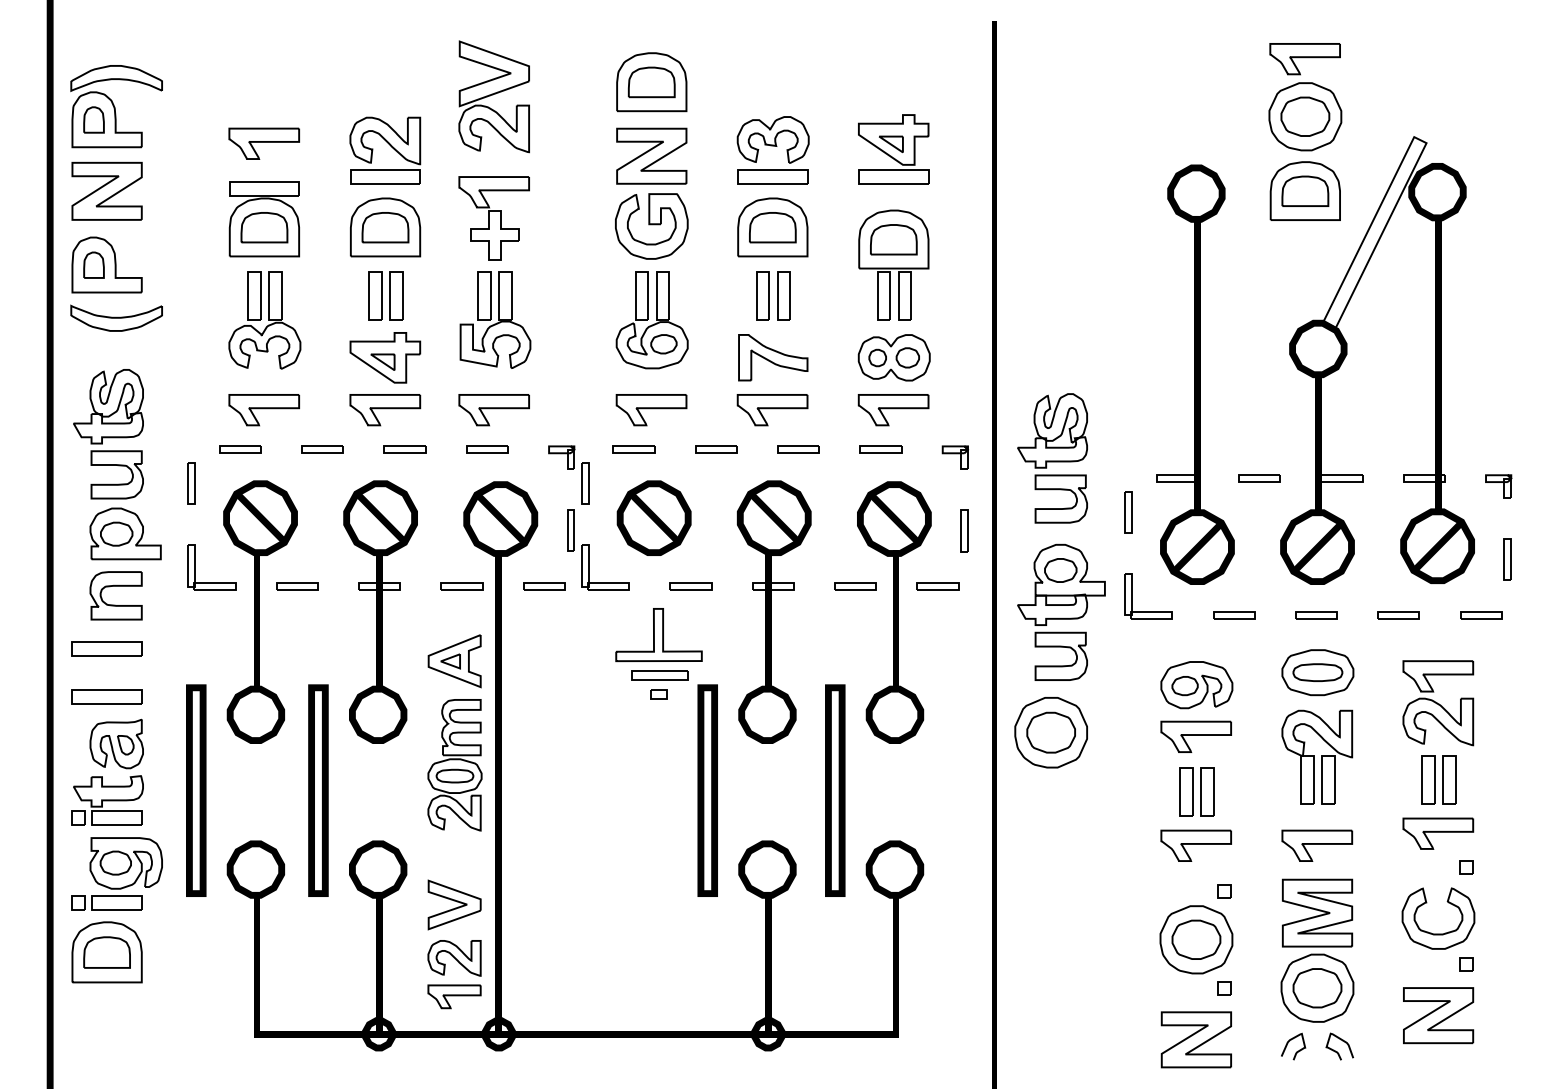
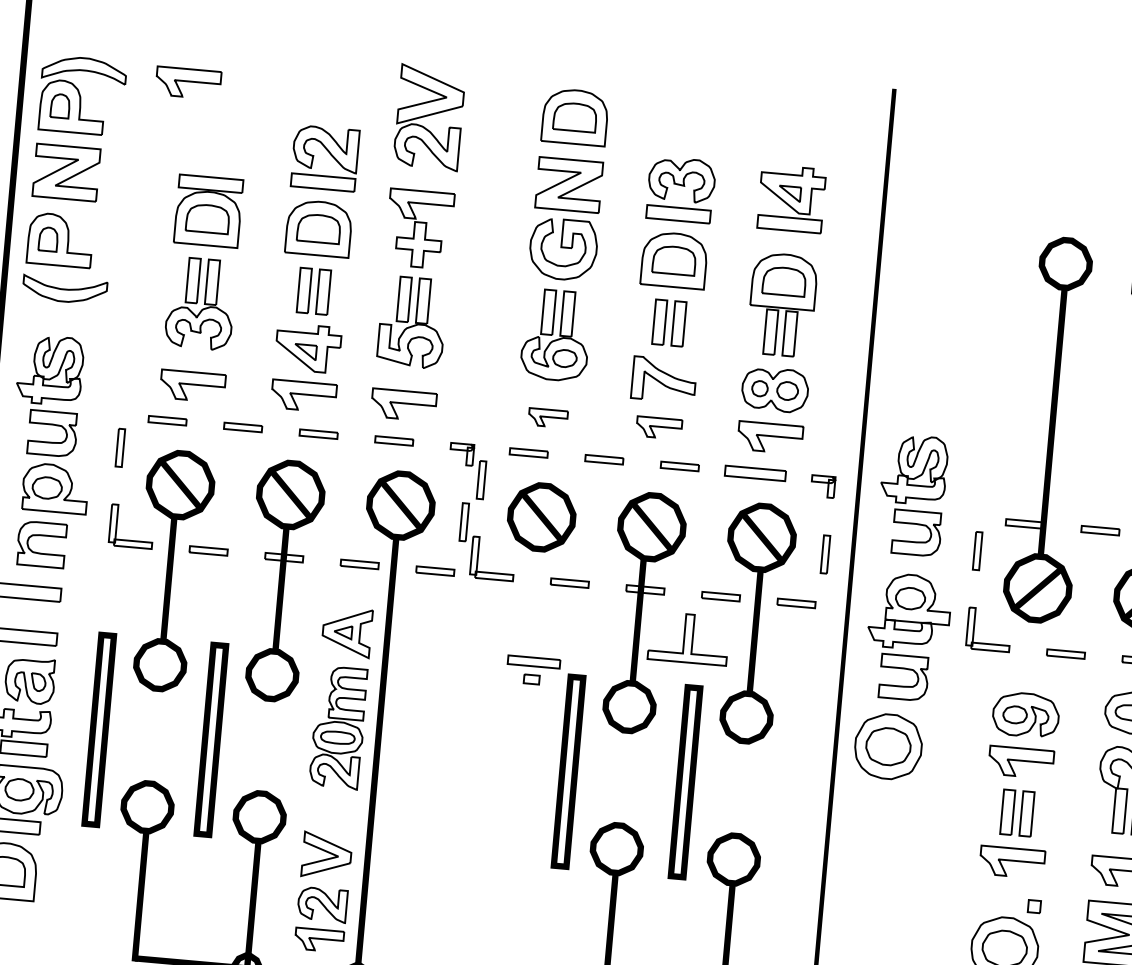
part: (263, 143) -> (187, 82), moved
part: (651, 410) -> (548, 418), size x0.6
part: (772, 410) -> (659, 428), size x0.7
part: (880, 449) -> (755, 472), size x1.6
part: (658, 635) -> (688, 638), moved

